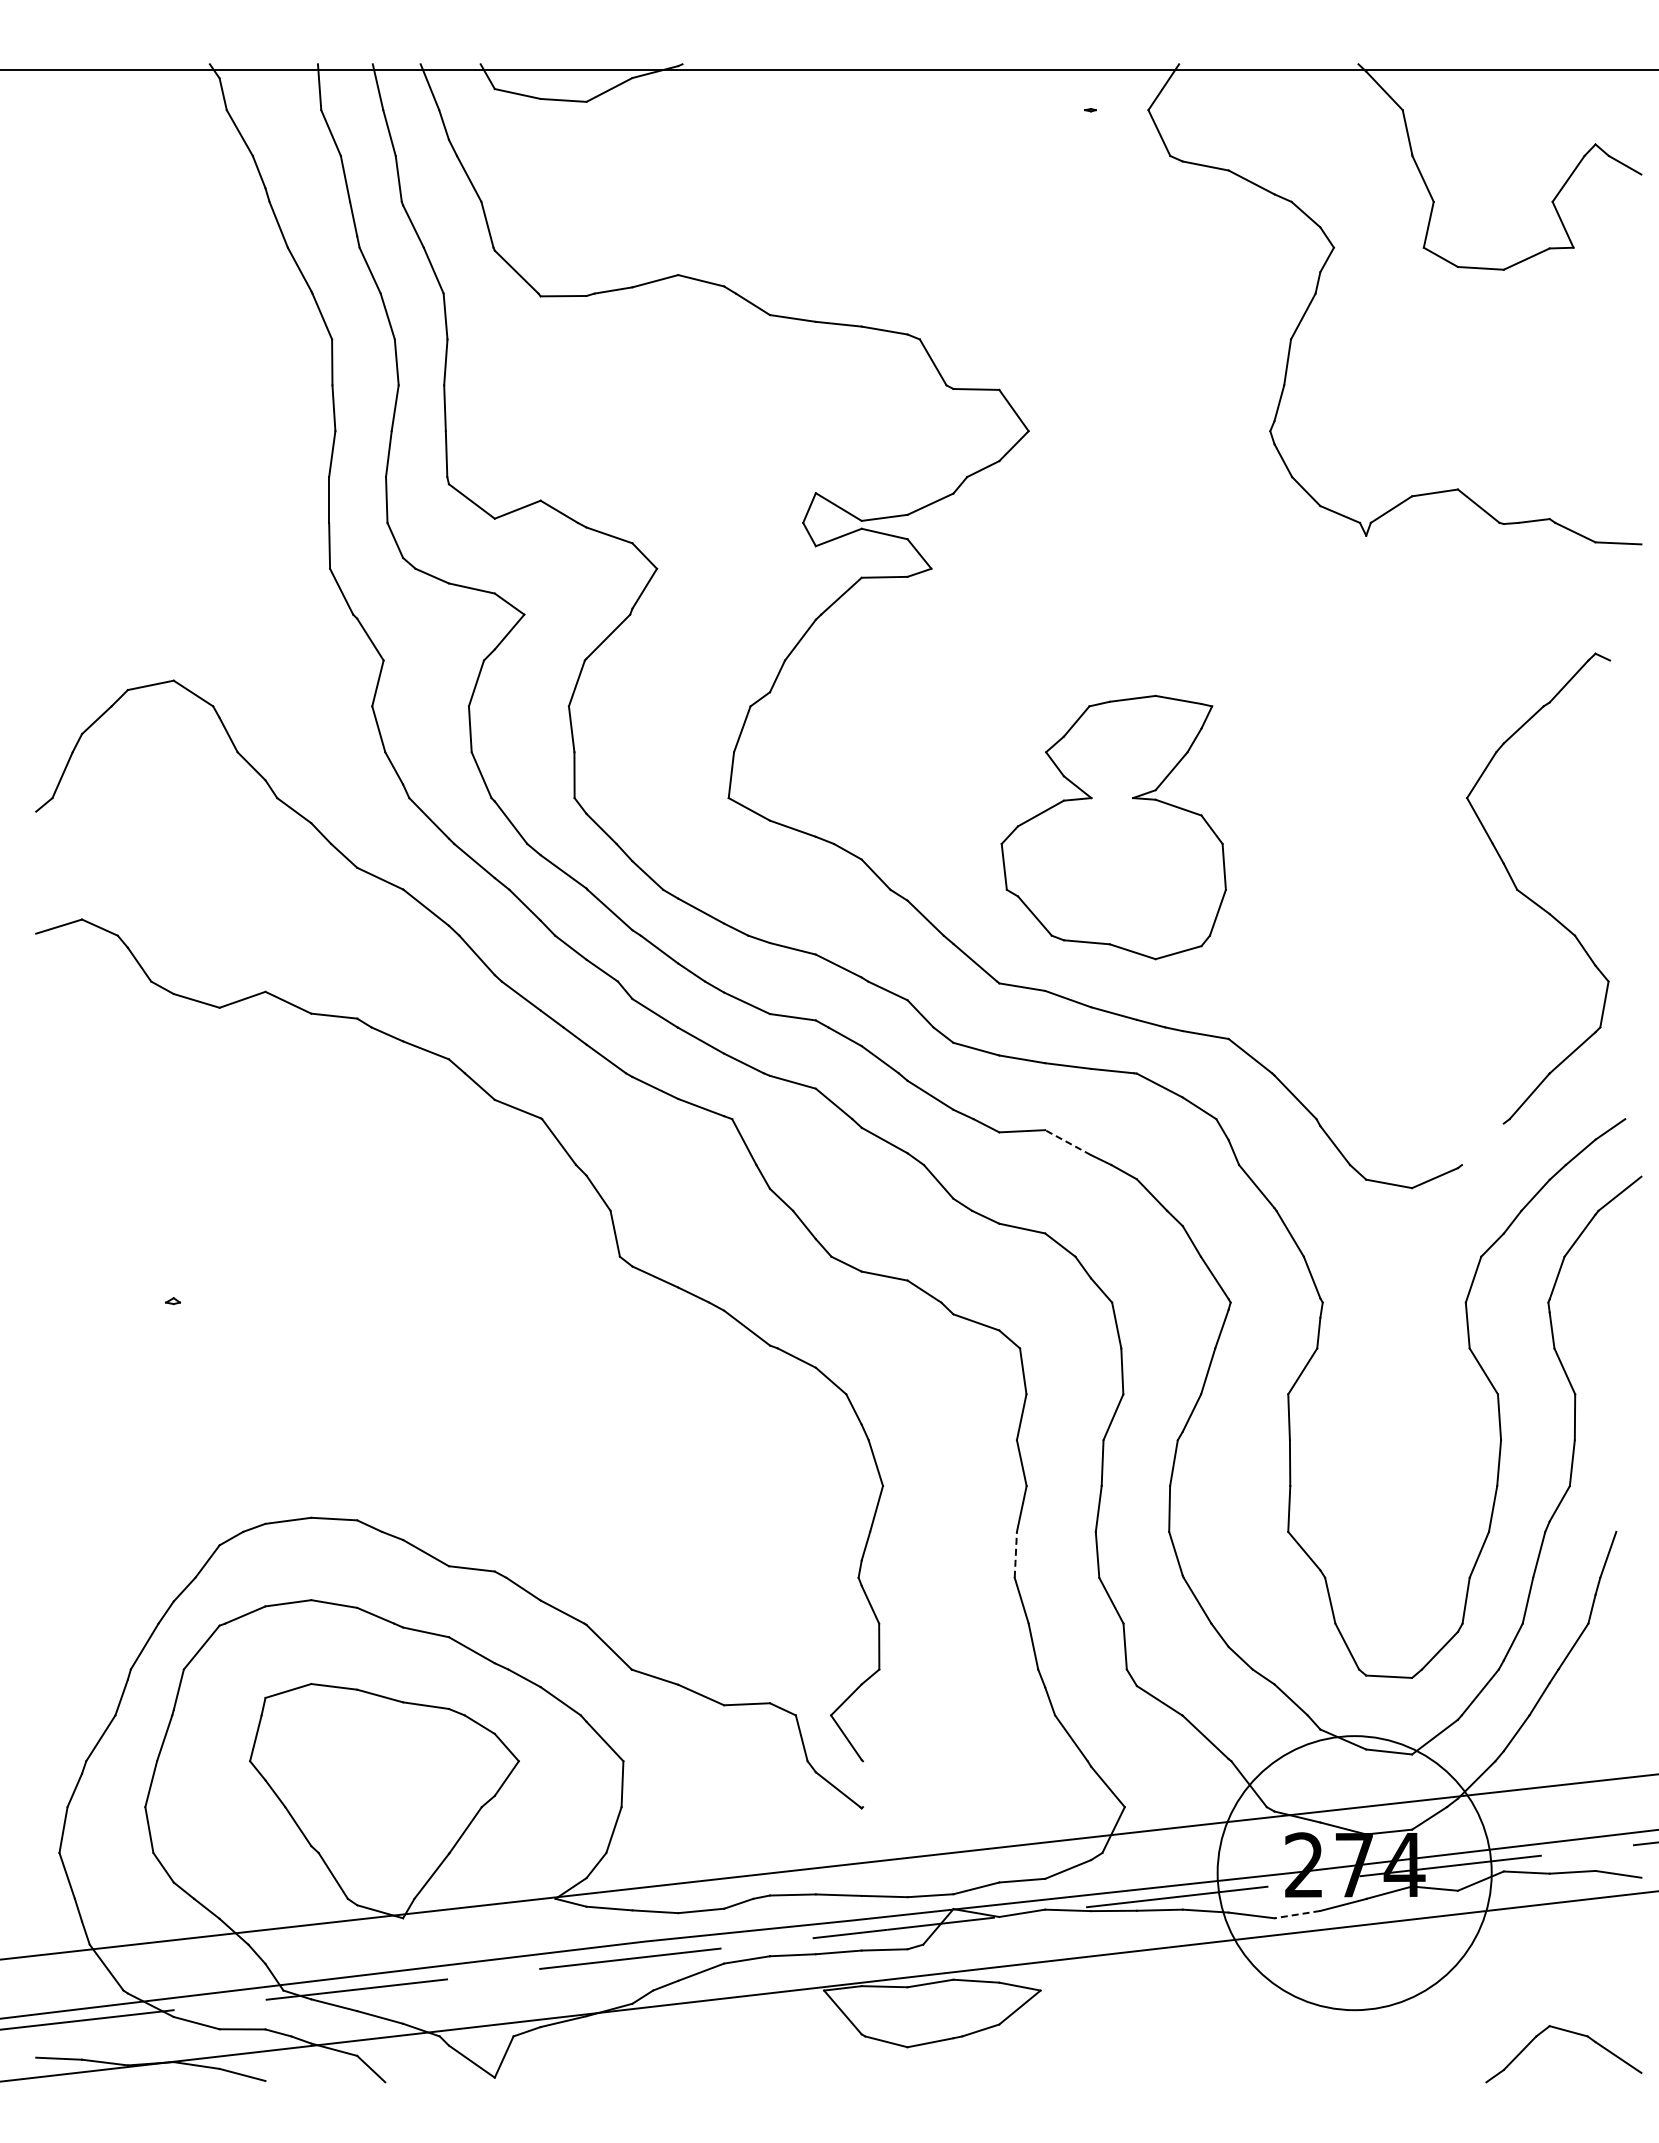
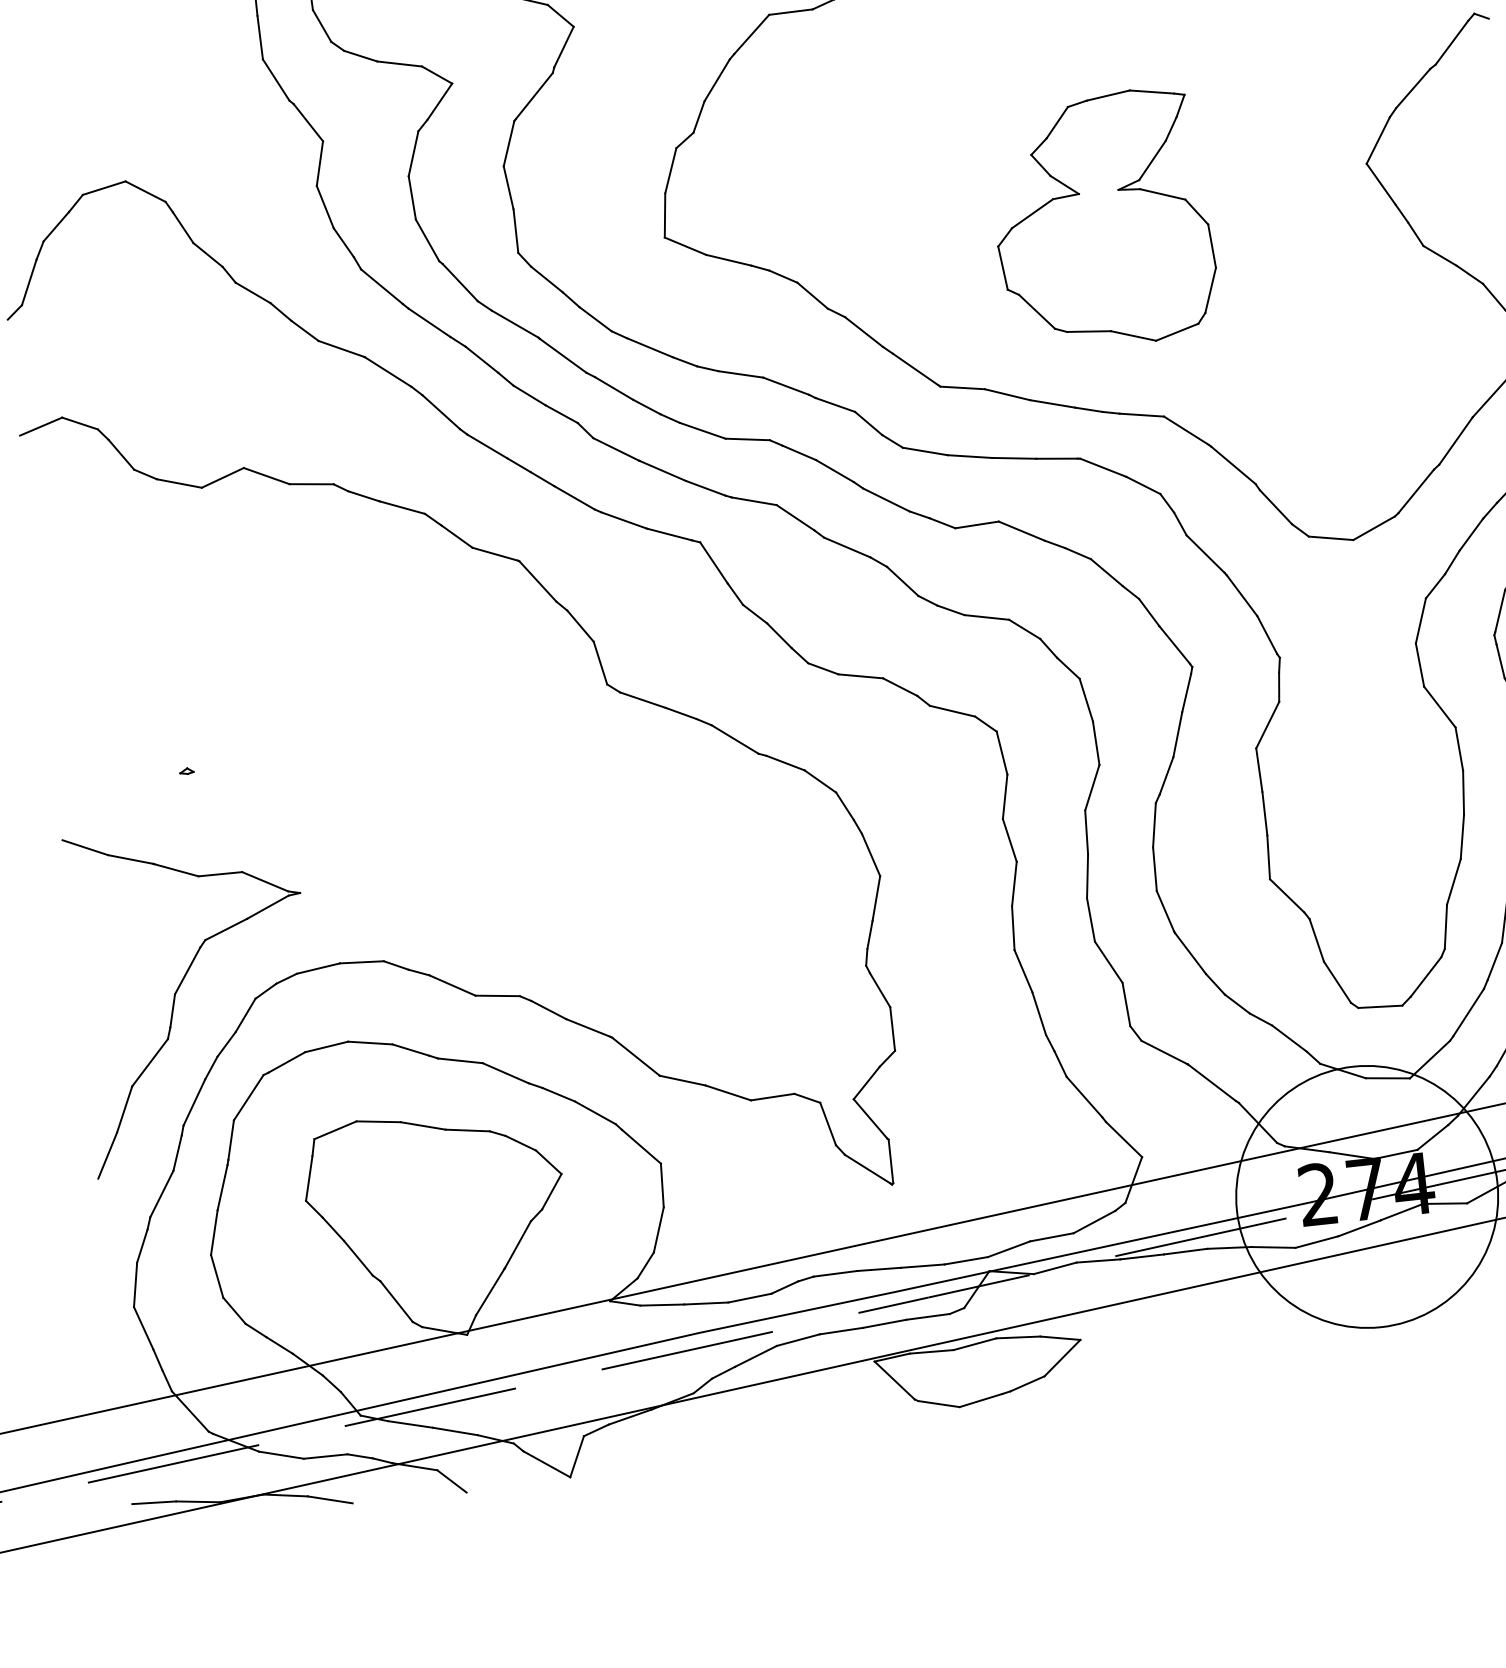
part: (1113, 827) -> (1102, 219), moved
line: (1067, 1142) -> (1021, 531), dashed -> solid
line: (1482, 1144) -> (1415, 491), added
part: (141, 1526) -> (179, 988), added
line: (1015, 1554) -> (1012, 927), dashed -> solid
line: (863, 1784) -> (891, 1161), added
line: (1296, 1914) -> (1316, 1242), dashed -> solid

